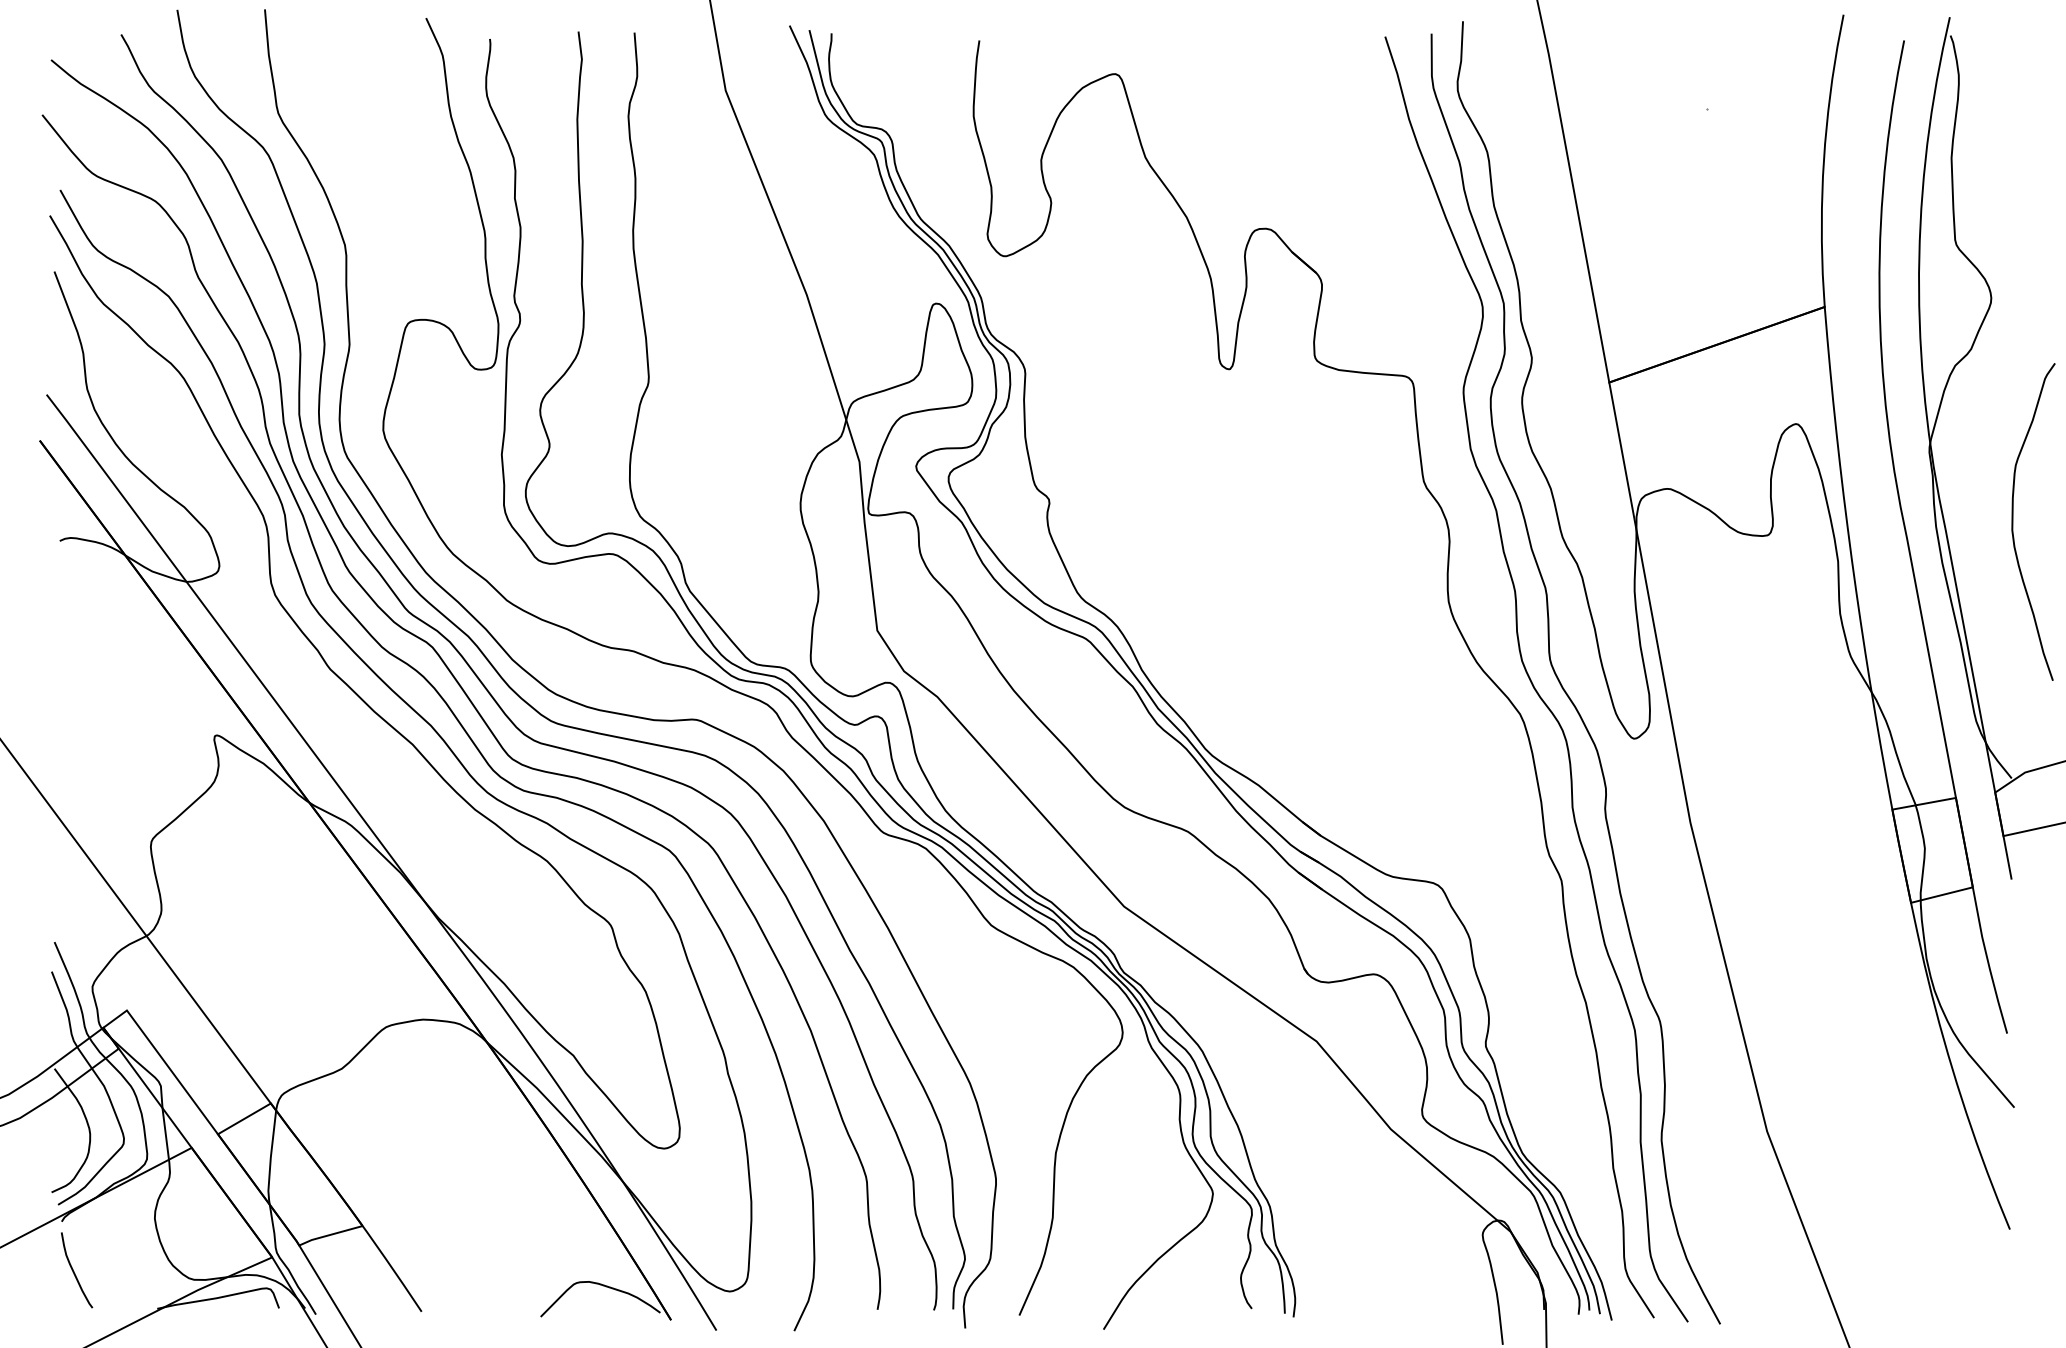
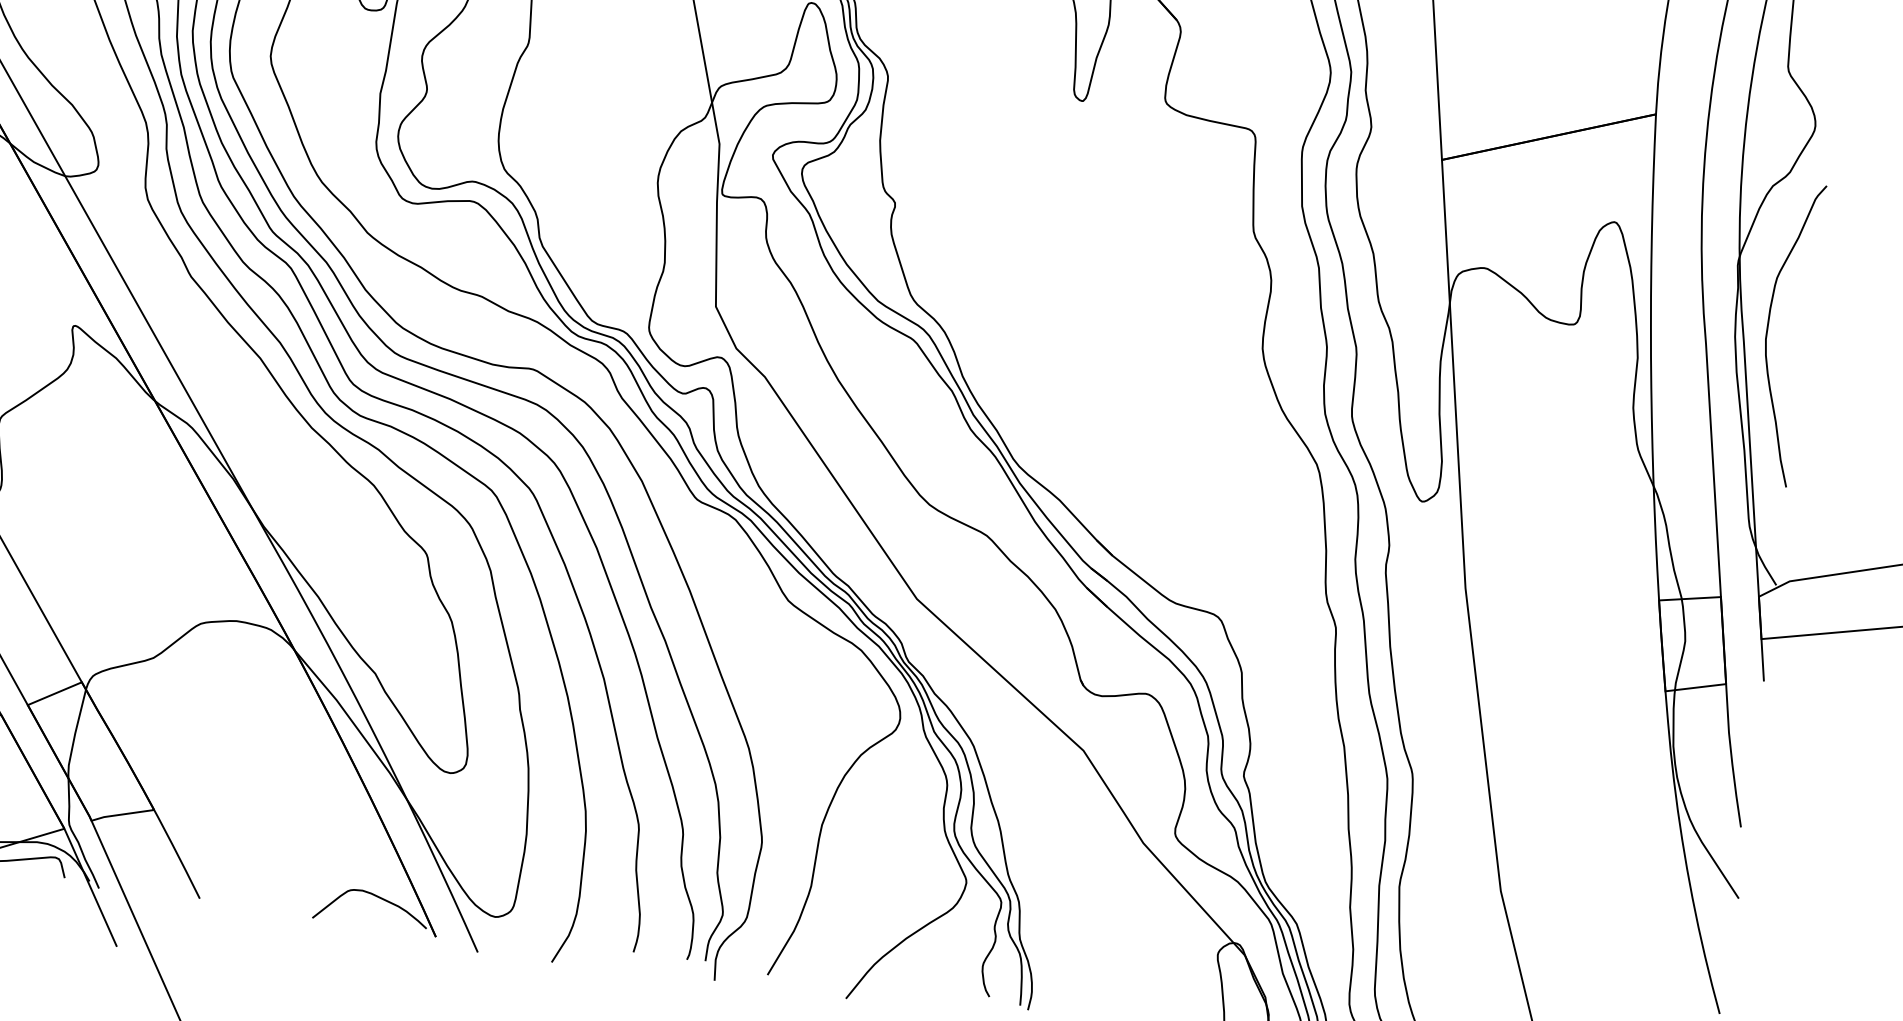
curve: (2013, 521) -> (1768, 331), moved

